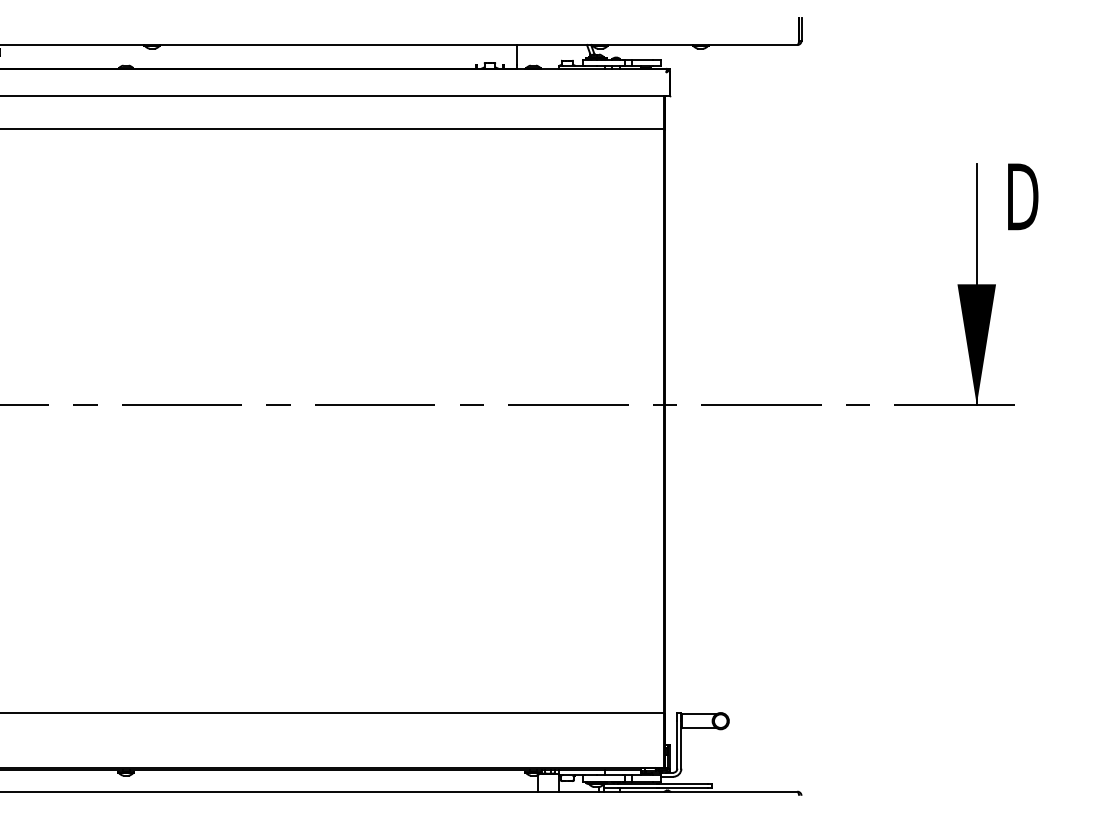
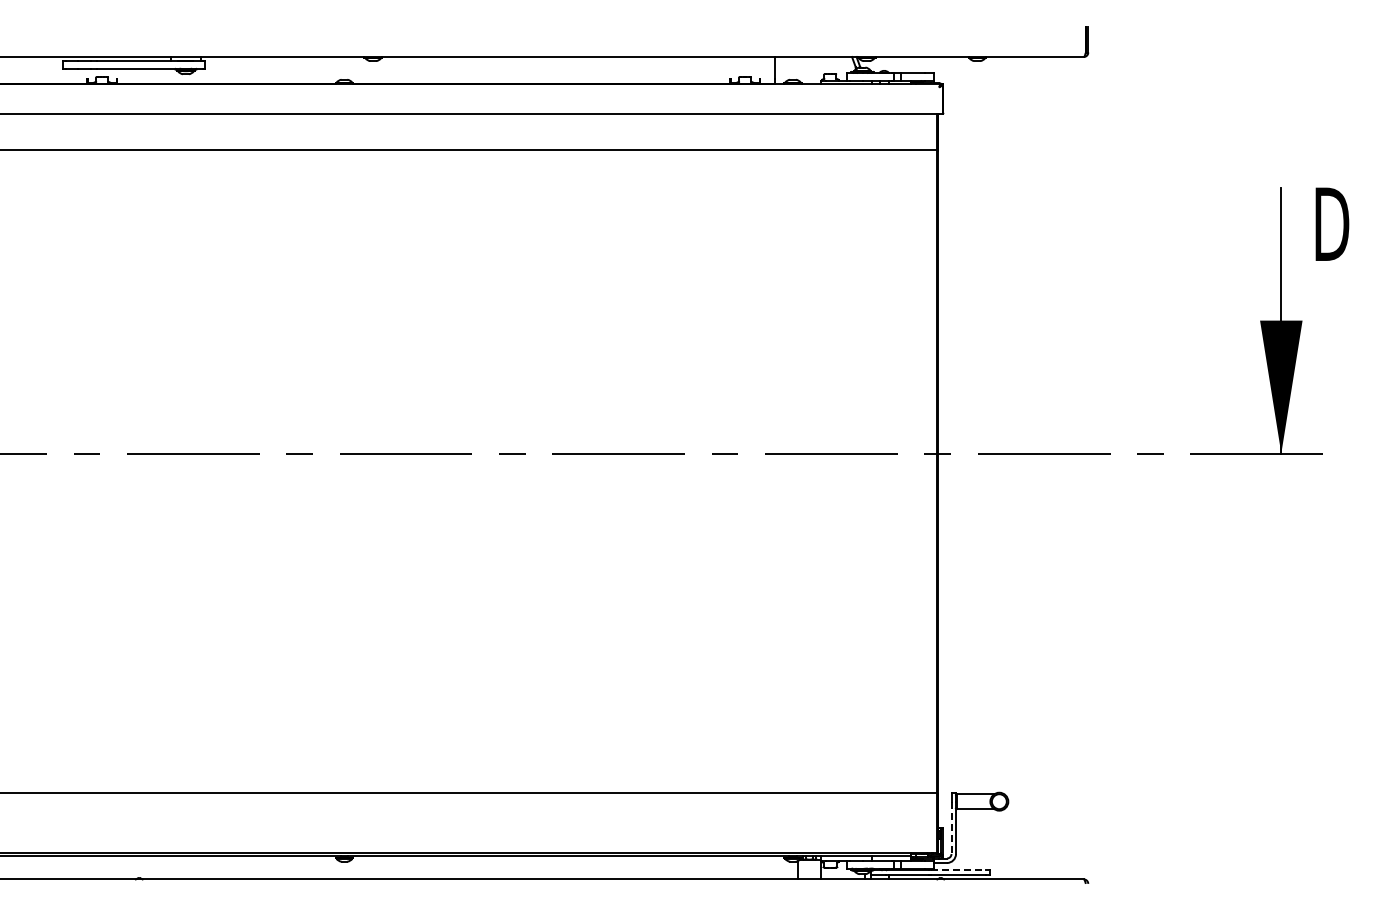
line: (677, 745) -> (951, 828), solid -> dashed
line: (684, 783) -> (959, 870), solid -> dashed

